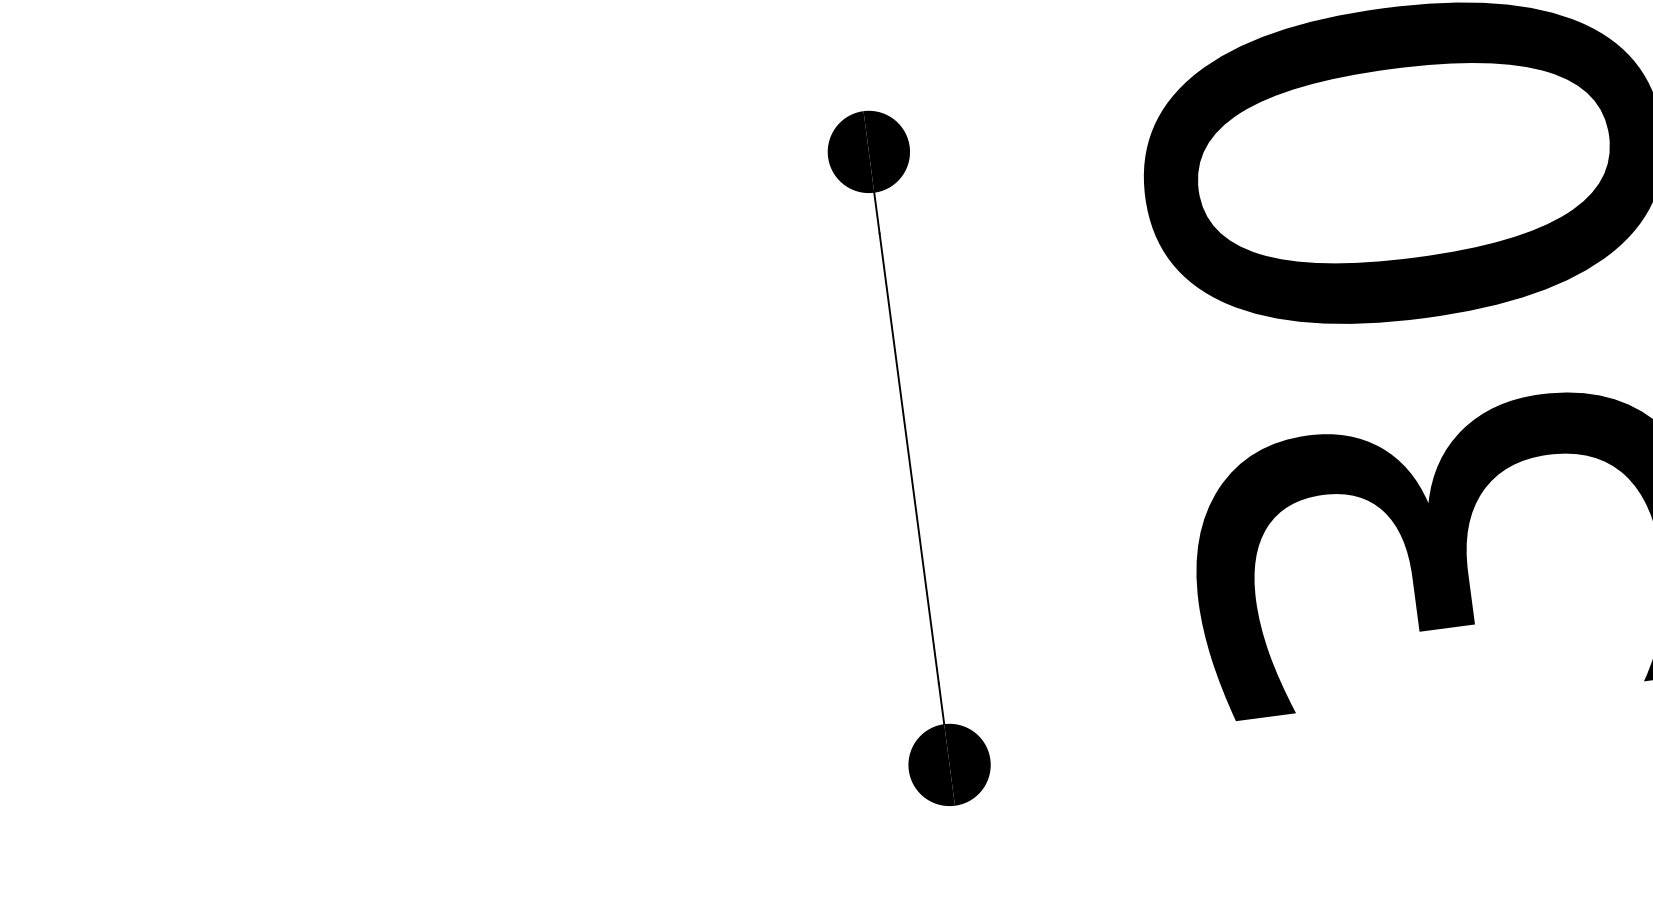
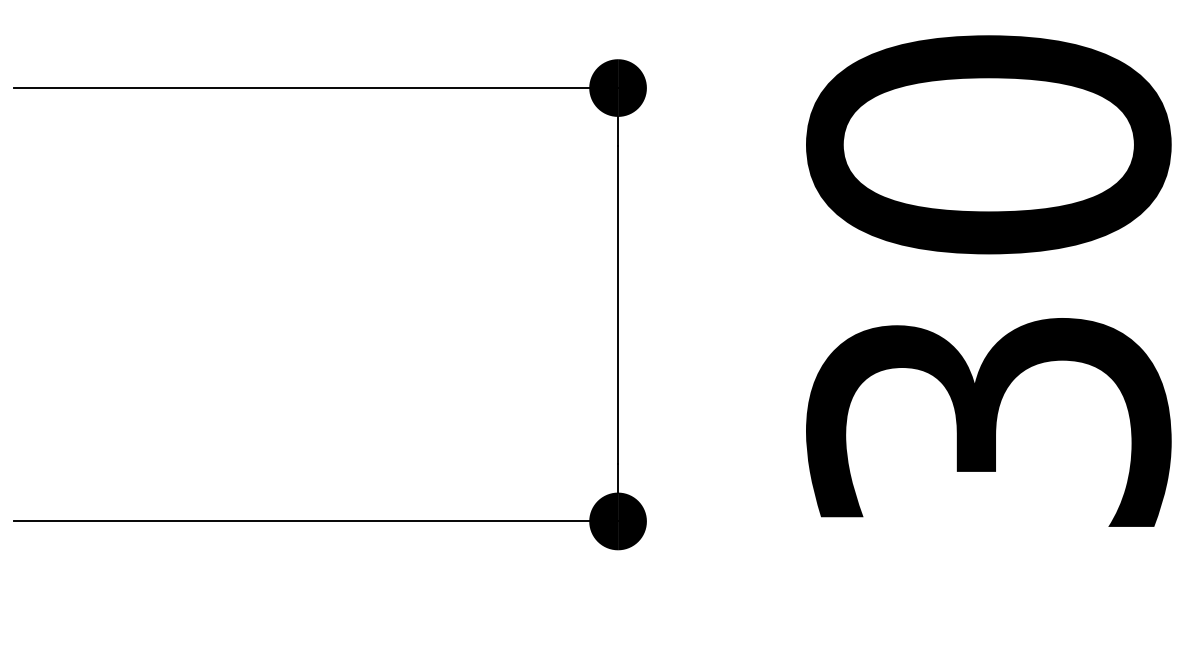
line: (442, 208) -> (316, 88), added
line: (523, 821) -> (316, 521), added

